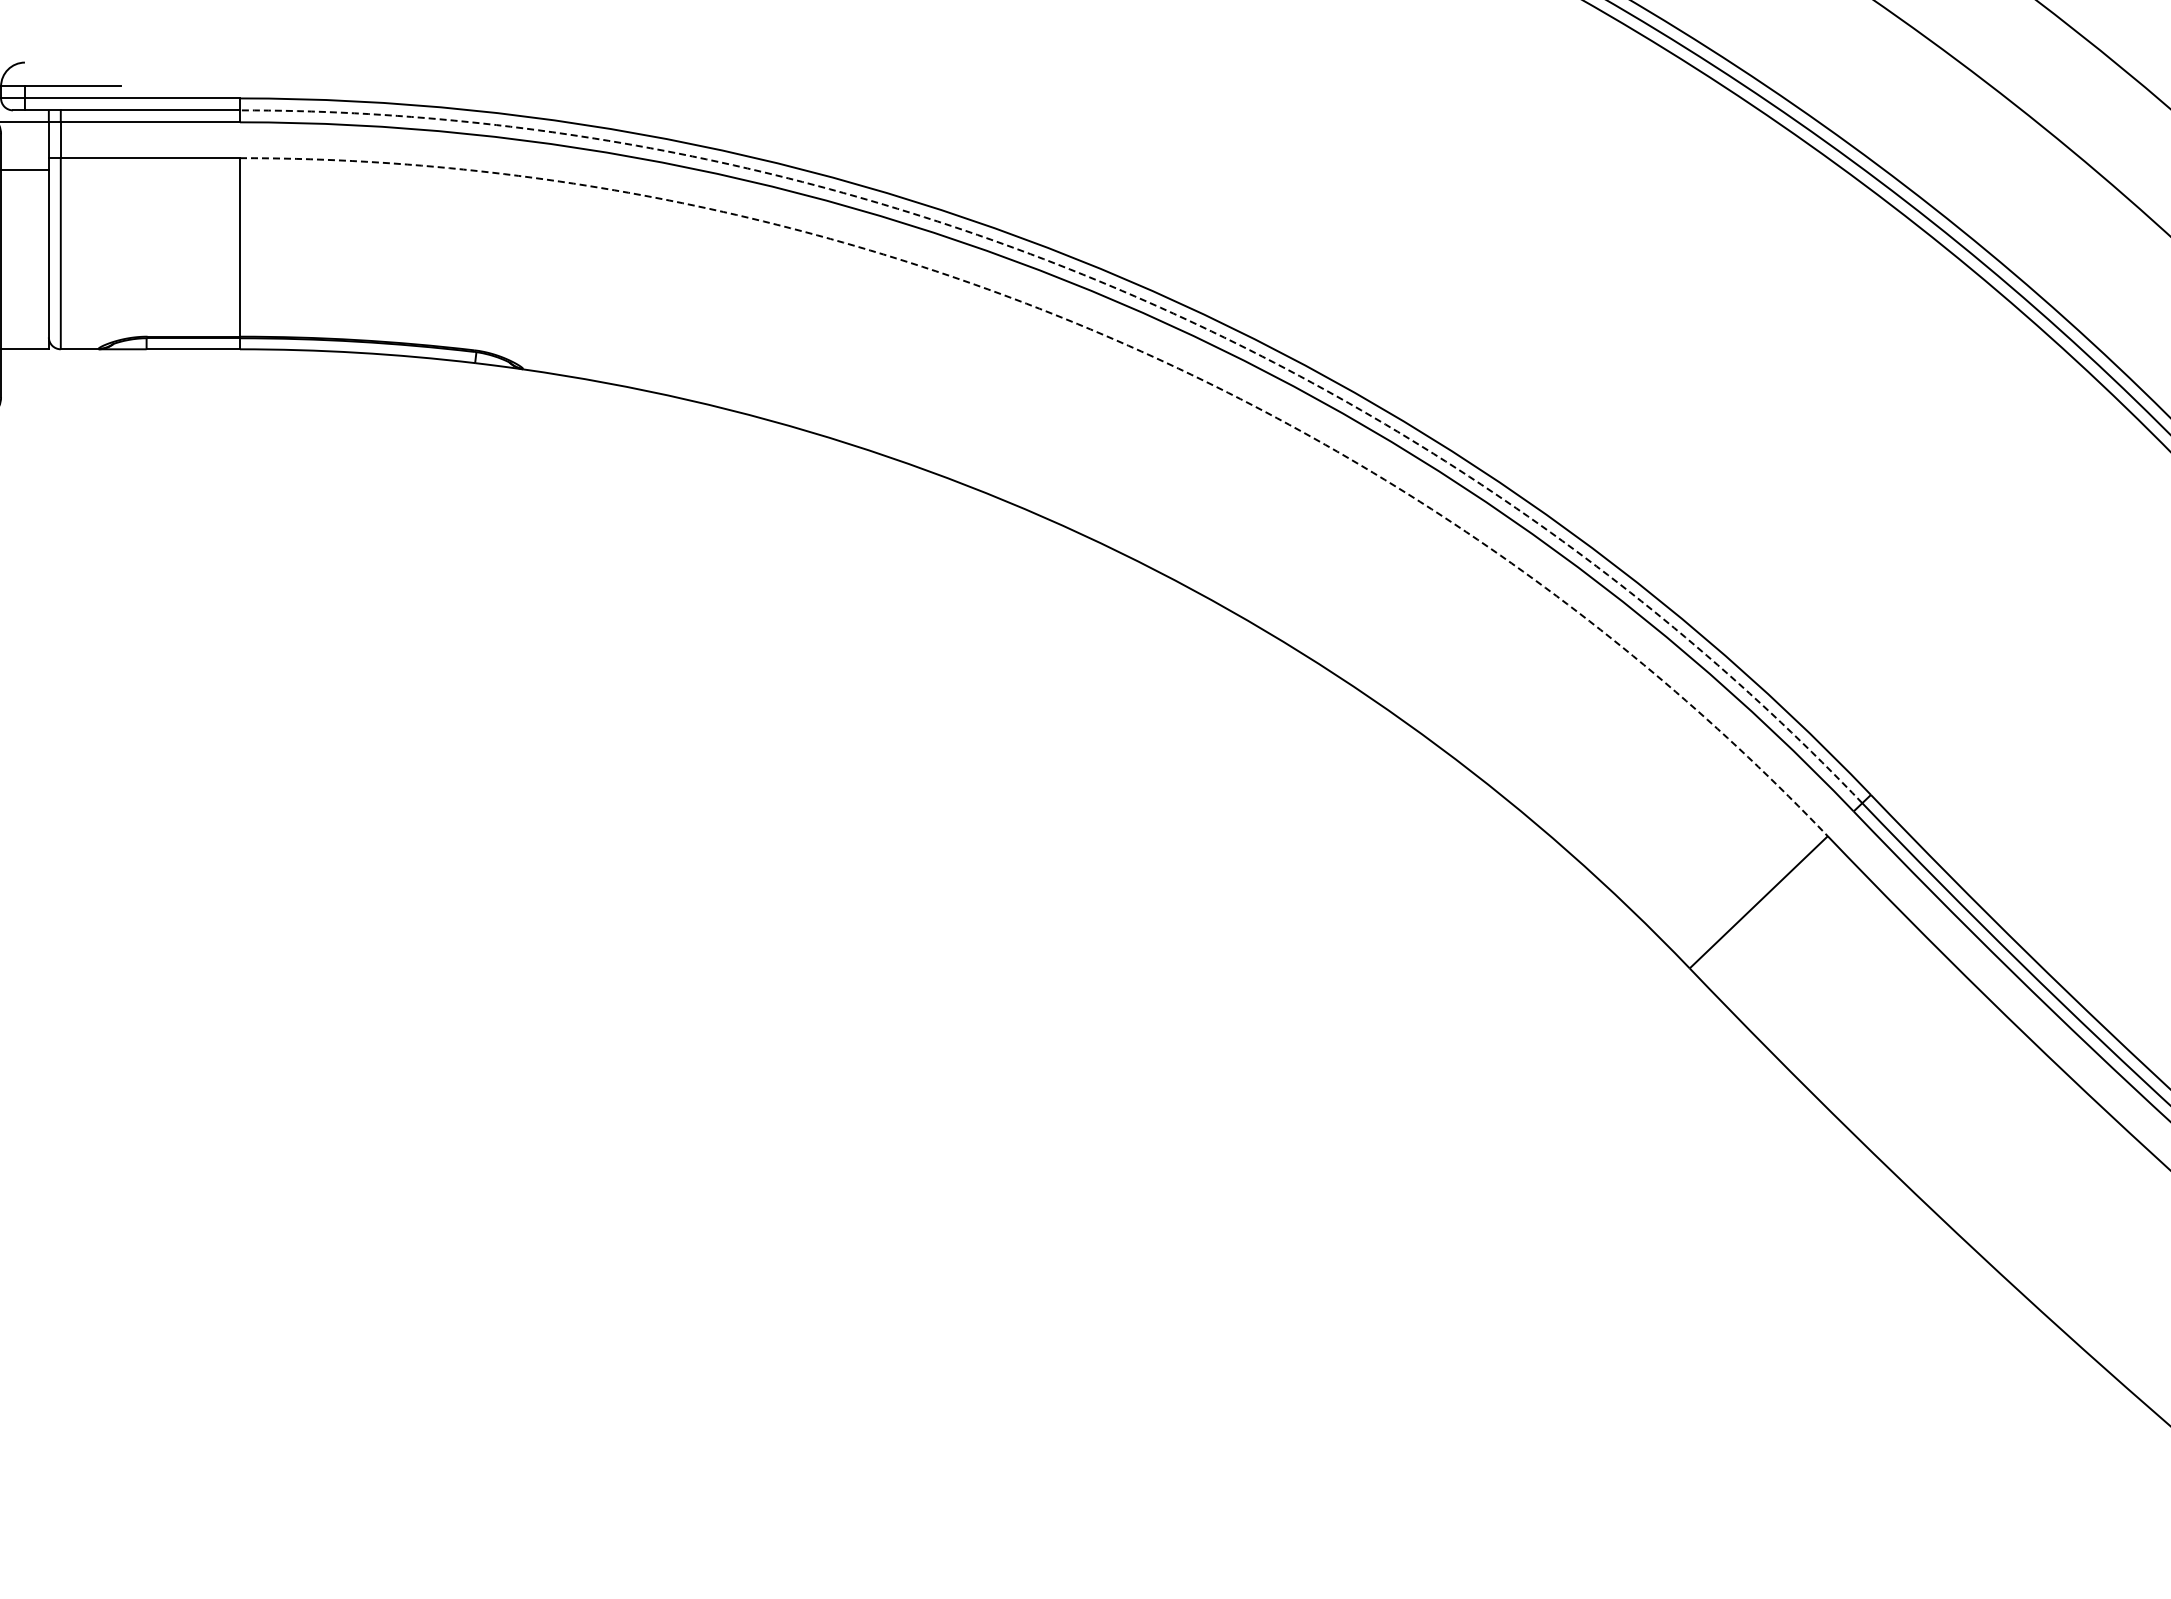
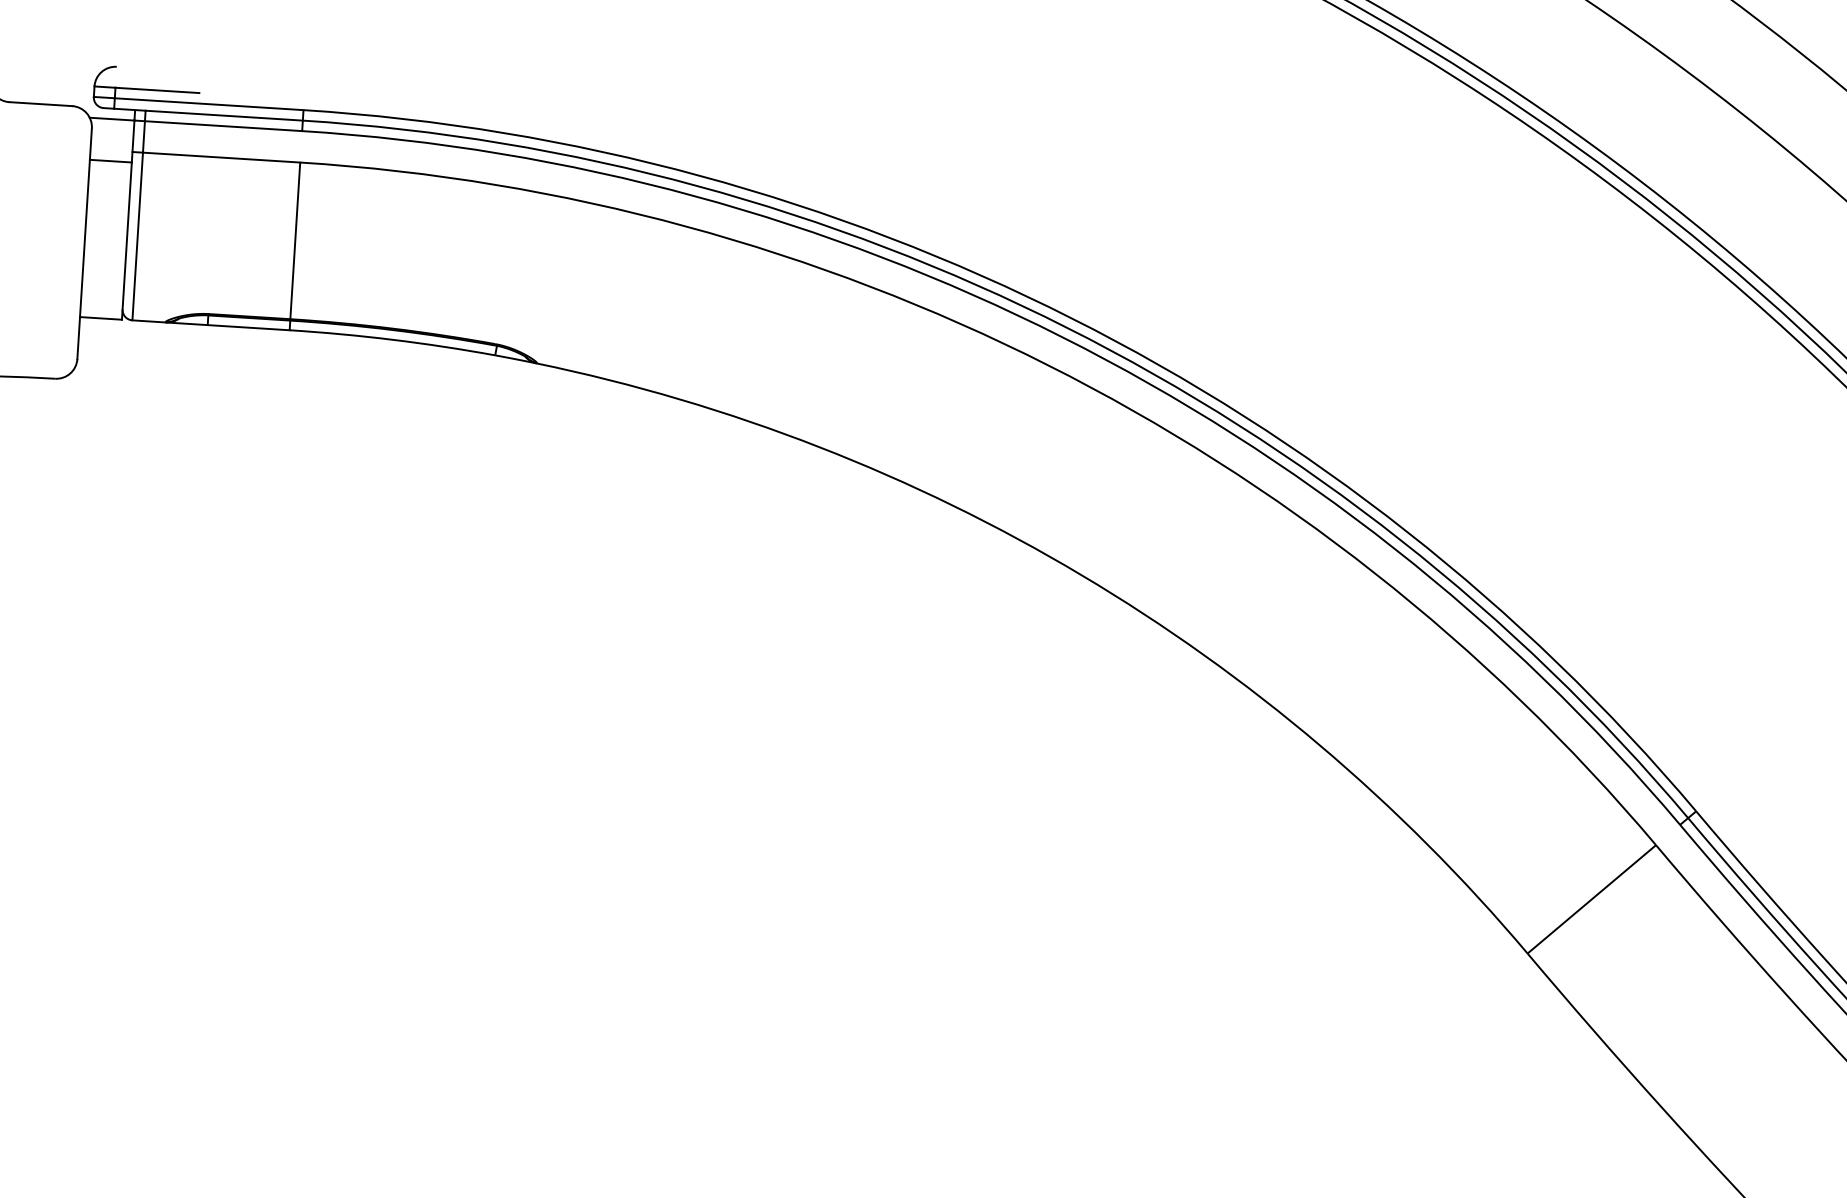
arc: (1122, 290) -> (1067, 327), dashed -> solid
arc: (1103, 334) -> (1048, 364), dashed -> solid

